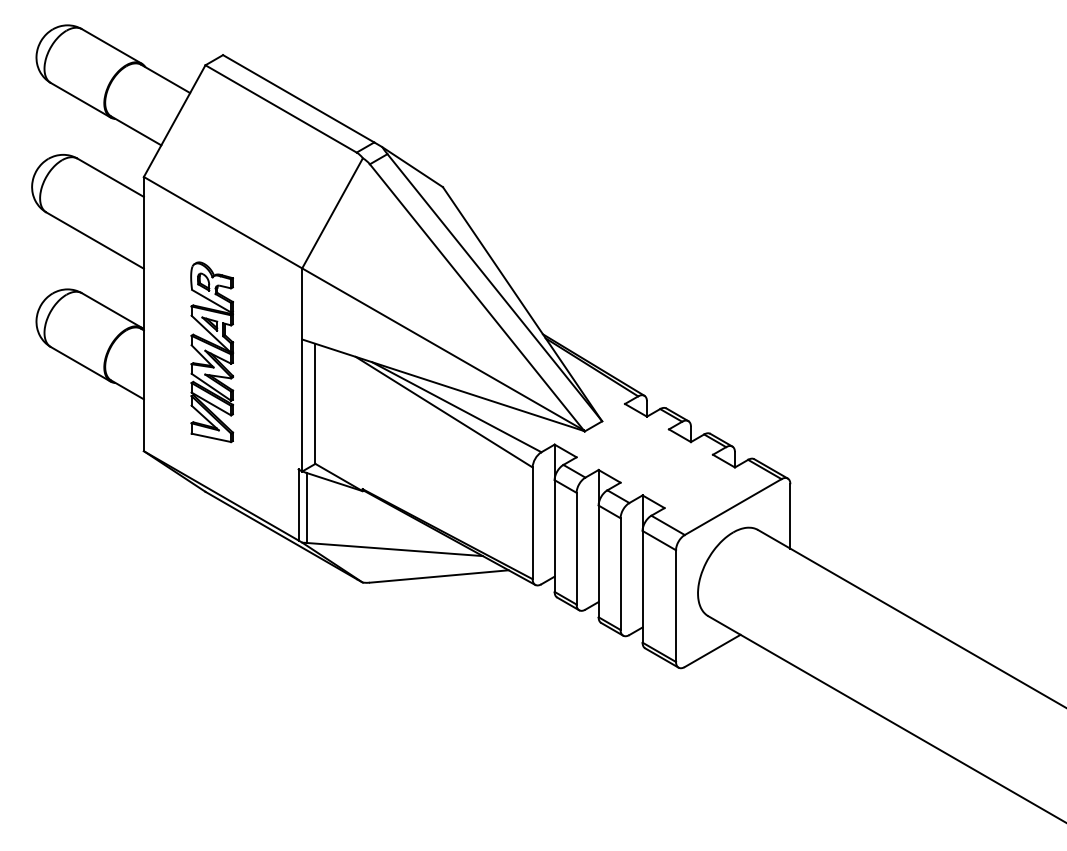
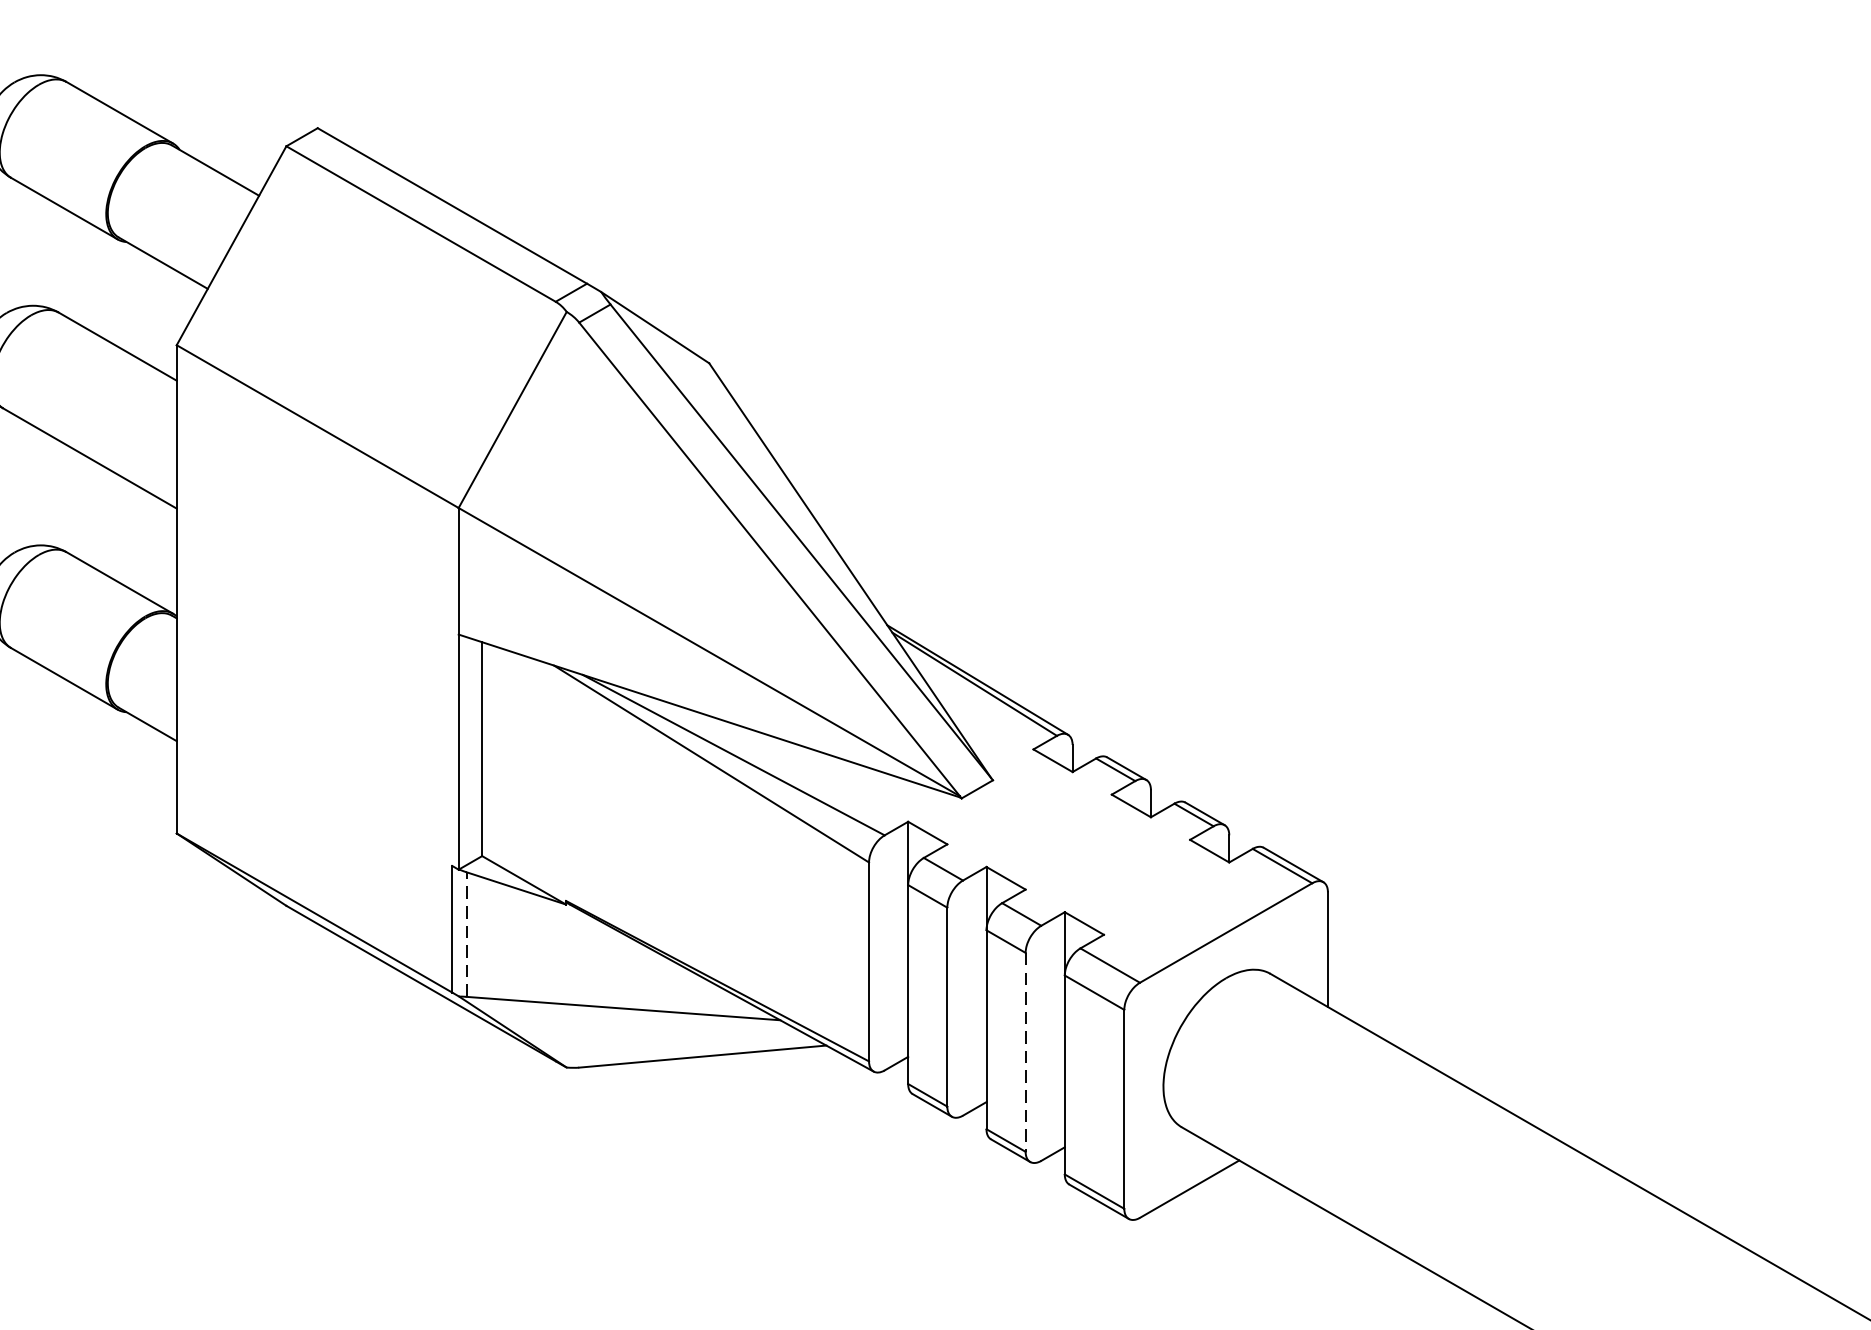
part: (212, 352) -> (298, 657), removed
line: (306, 507) -> (466, 933), solid -> dashed
line: (620, 574) -> (1025, 1053), solid -> dashed

